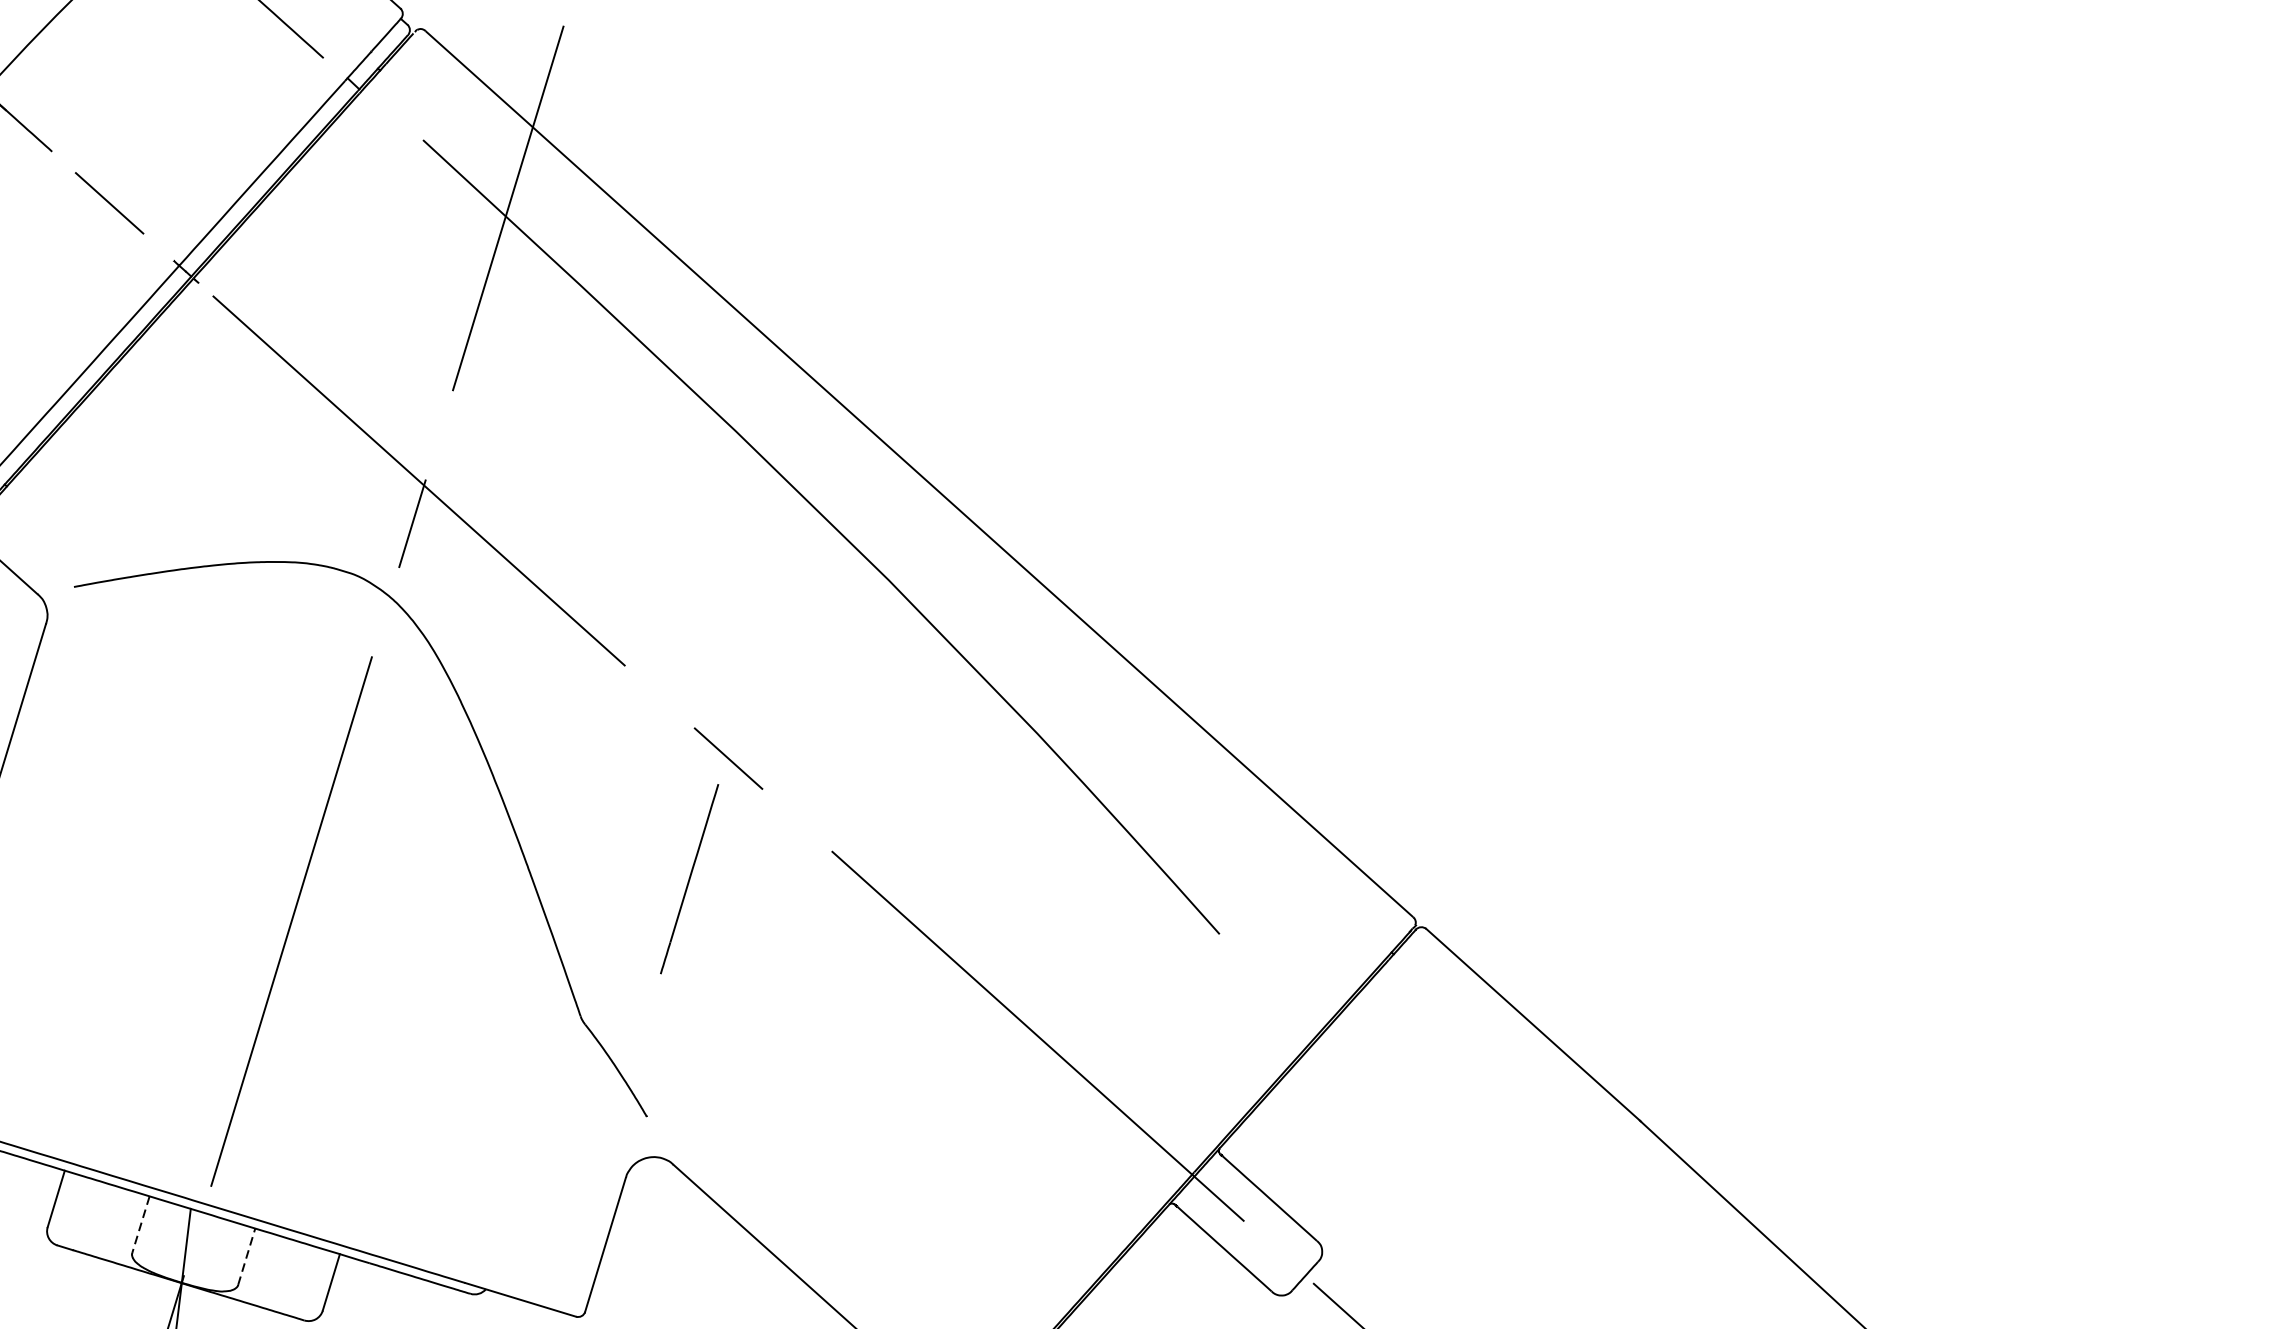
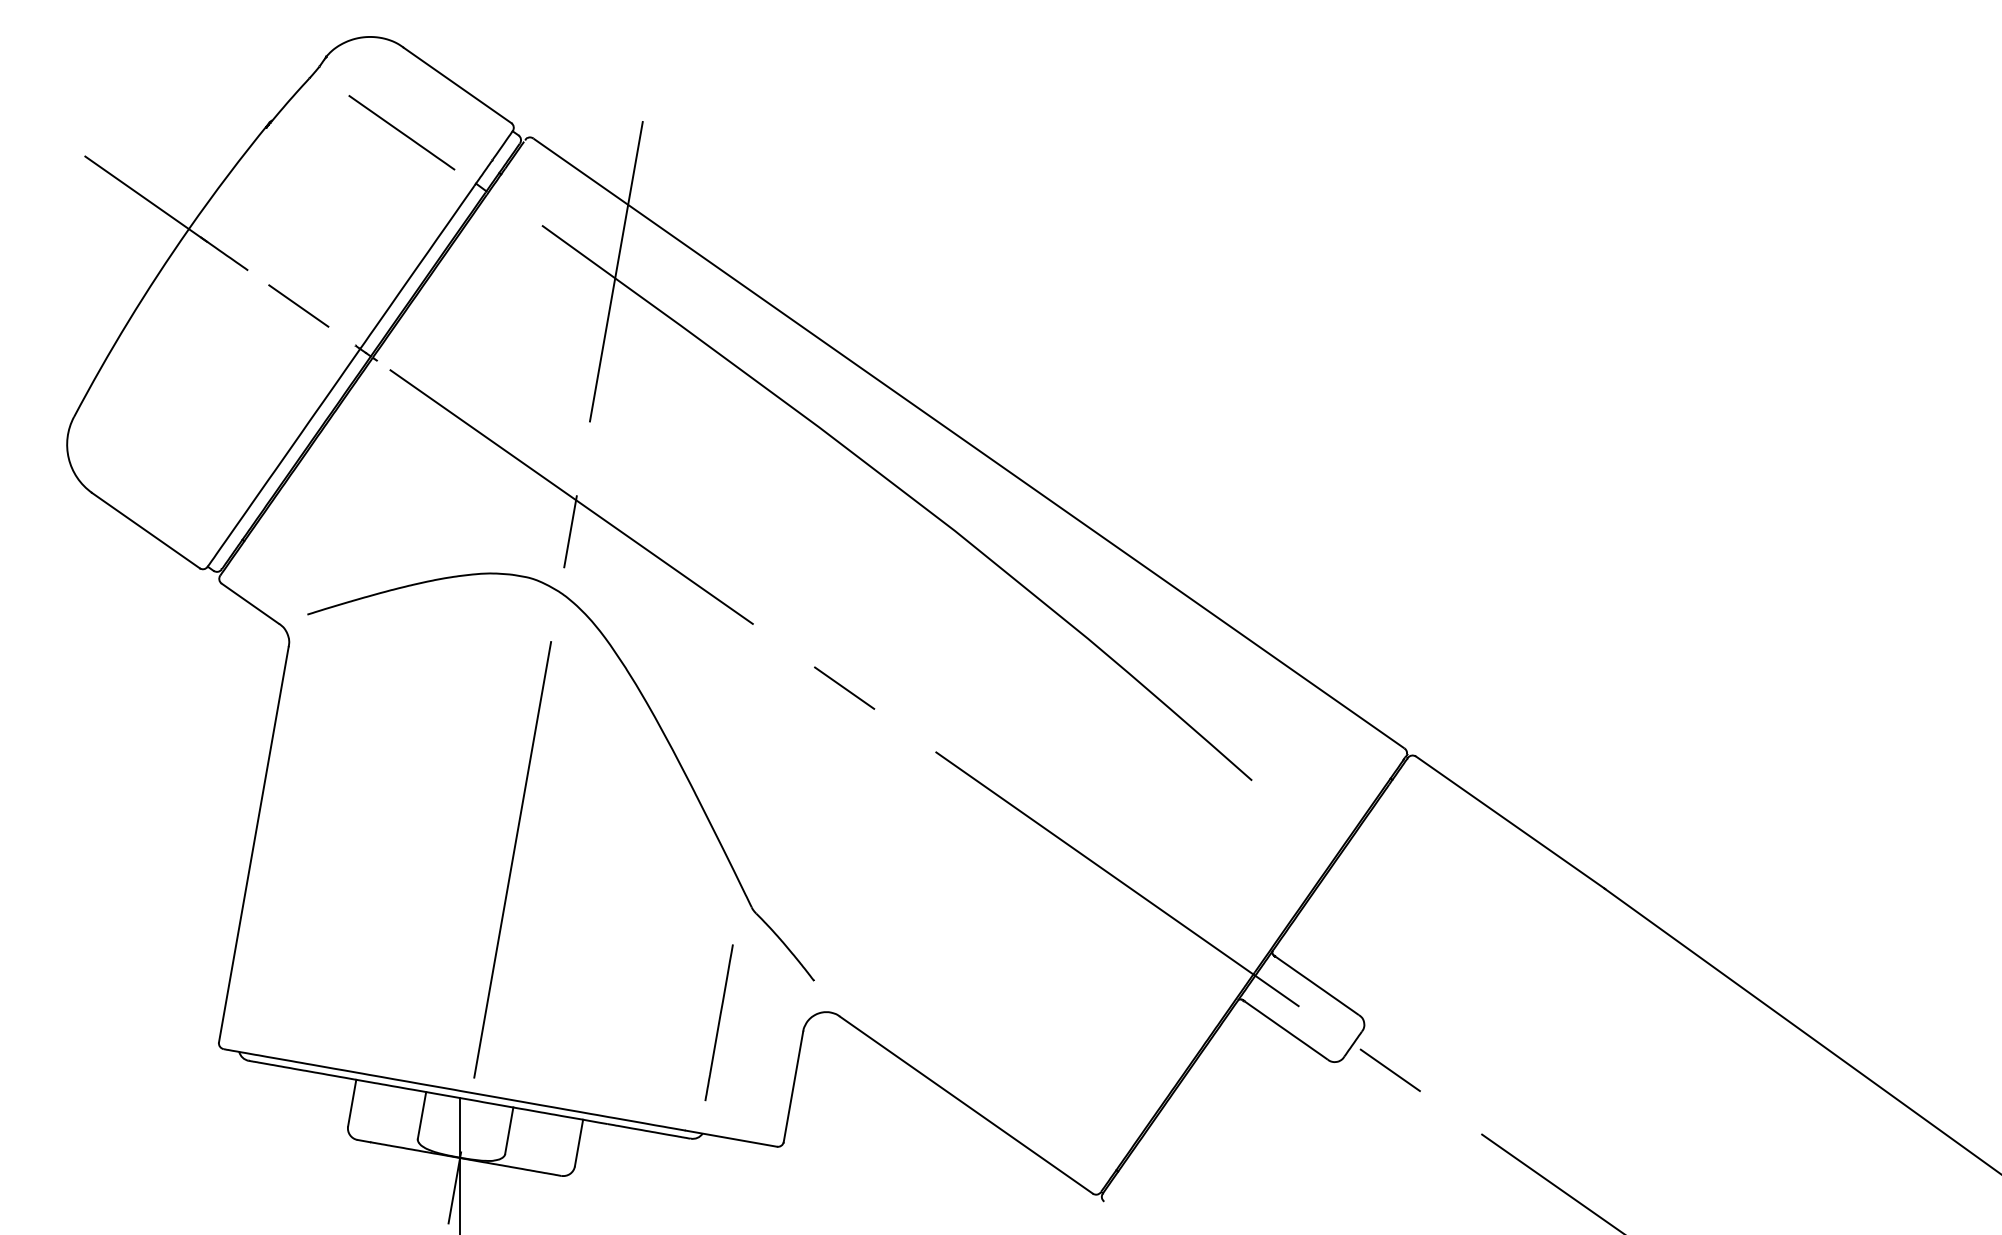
line: (688, 878) -> (718, 1022), moved
line: (141, 1224) -> (422, 1115), dashed -> solid
line: (247, 1256) -> (509, 1130), dashed -> solid

